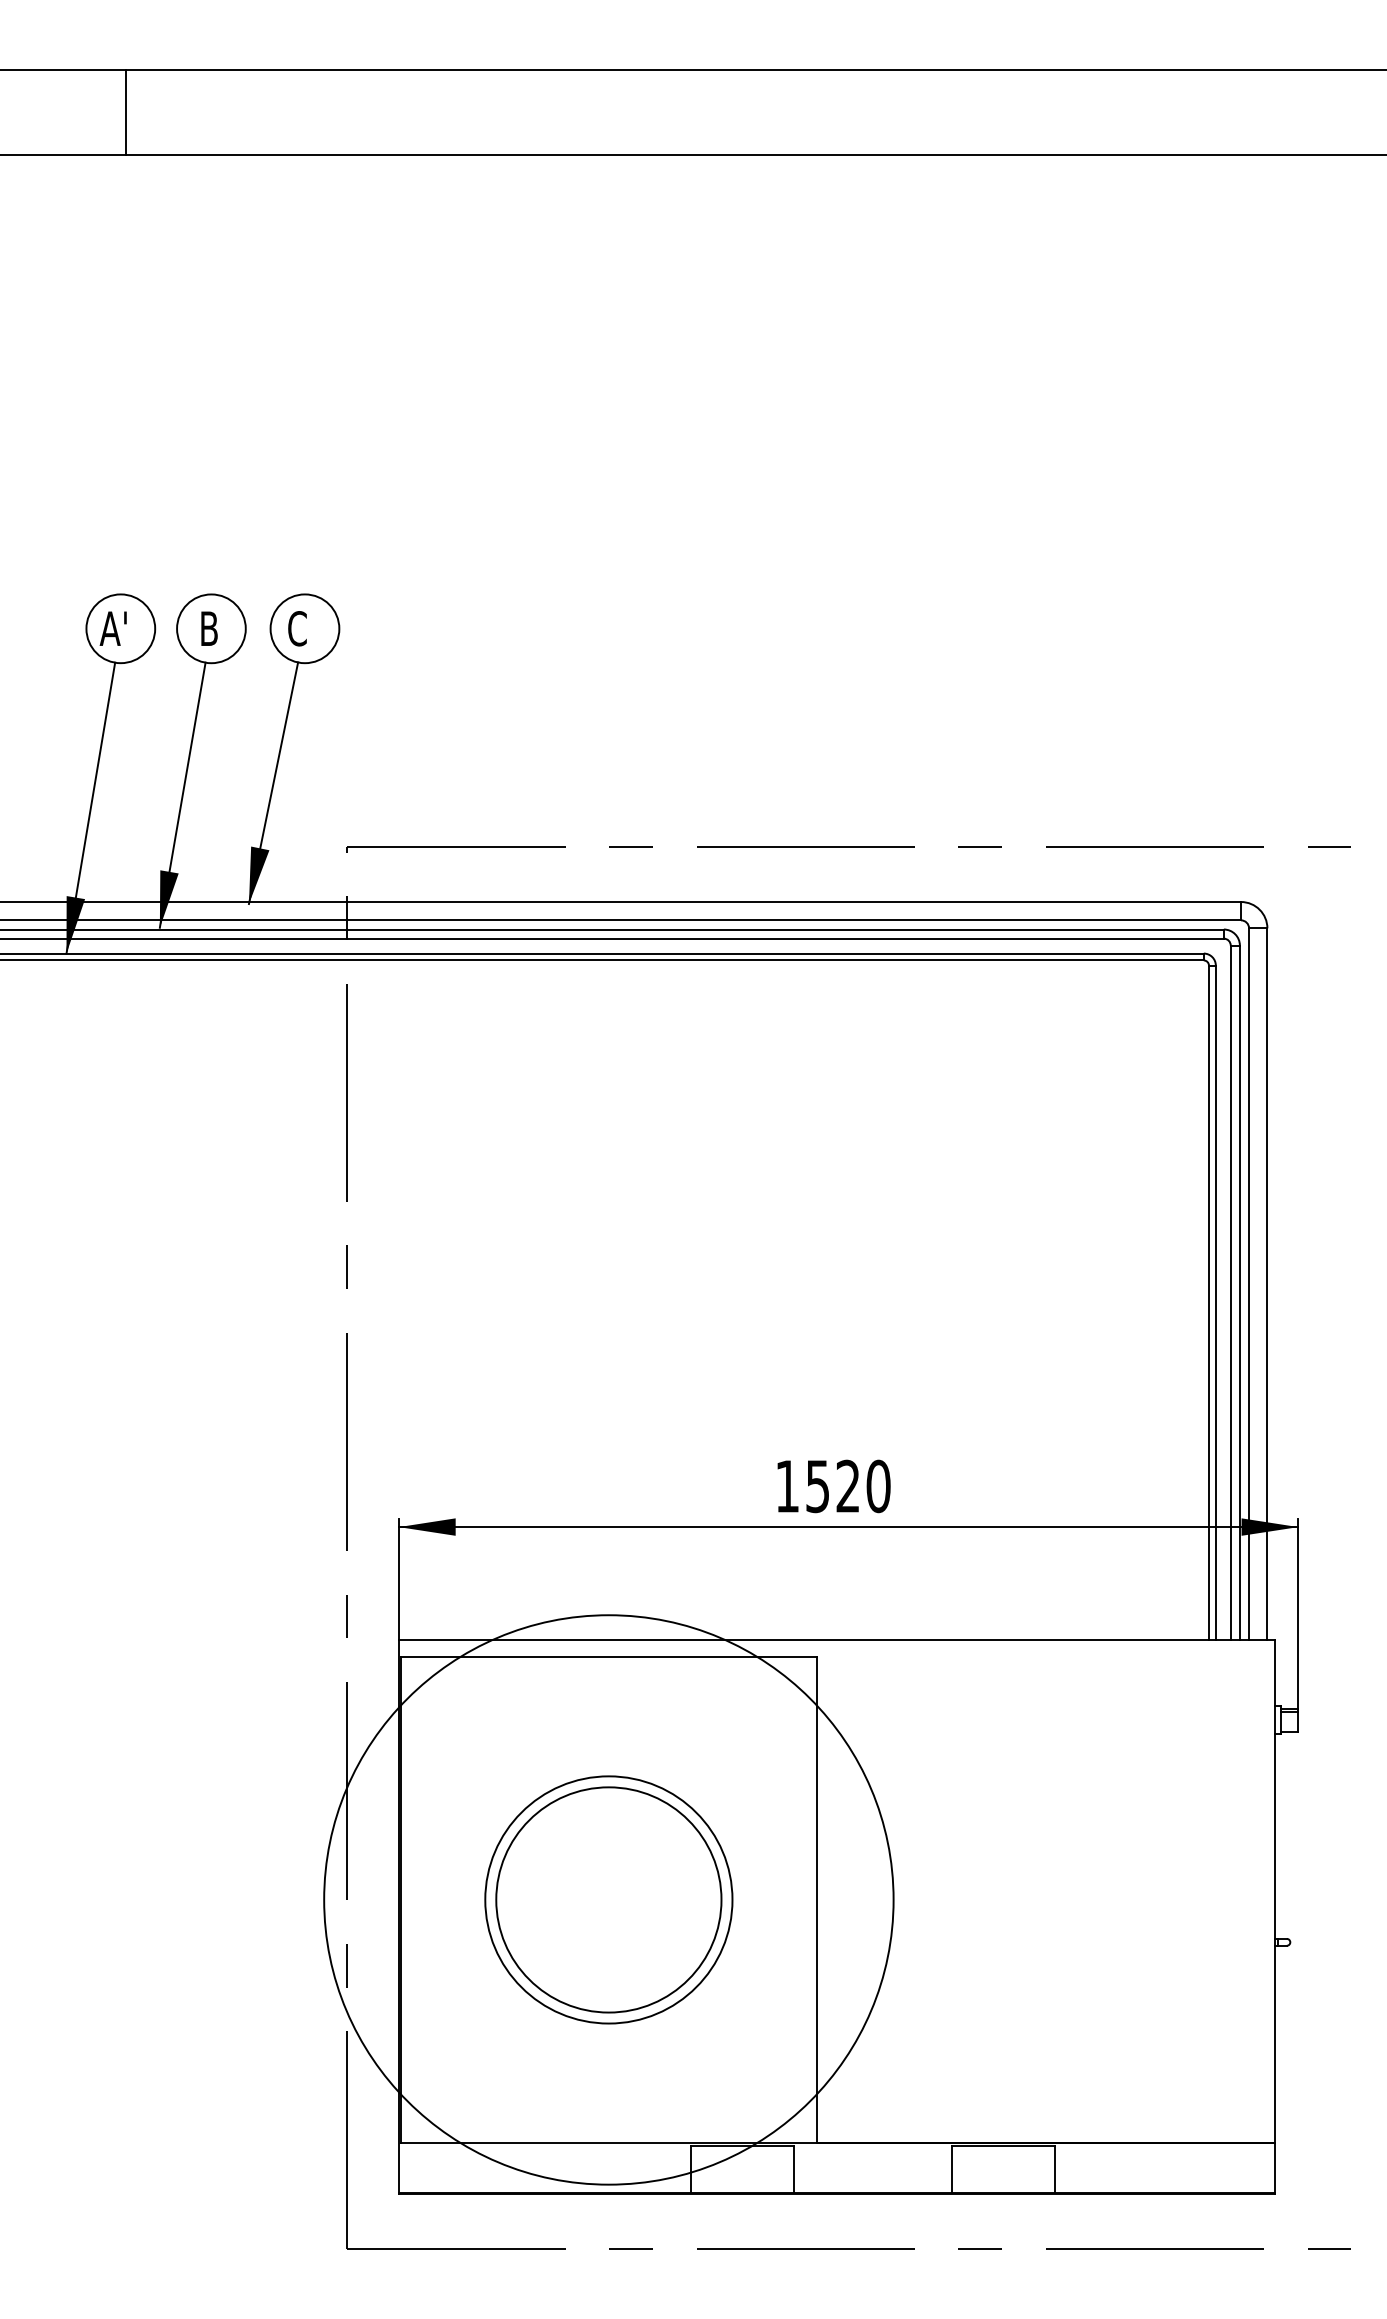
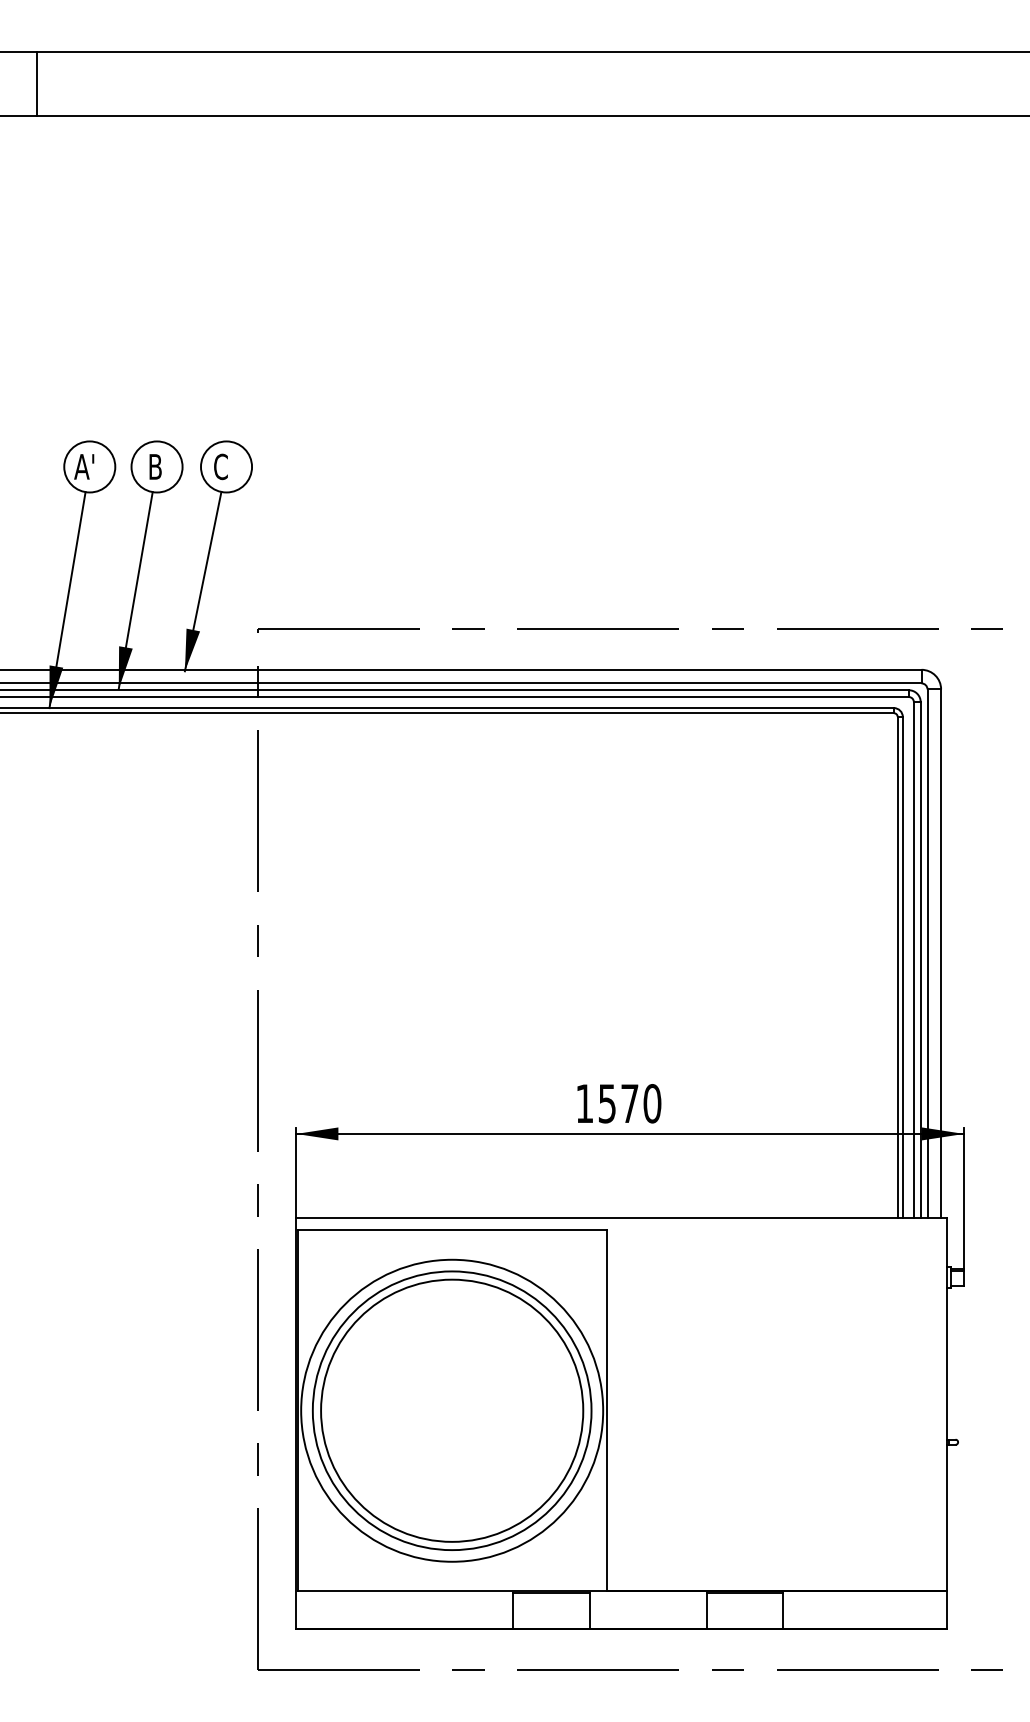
line: (125, 112) -> (36, 83), moved
text: (847, 1485) -> (629, 1103), 1520 -> 1570
circle: (608, 1899) -> (451, 1410), size x0.71
circle: (608, 1899) -> (451, 1410), size x1.43
circle: (608, 1899) -> (451, 1410), size x1.67

